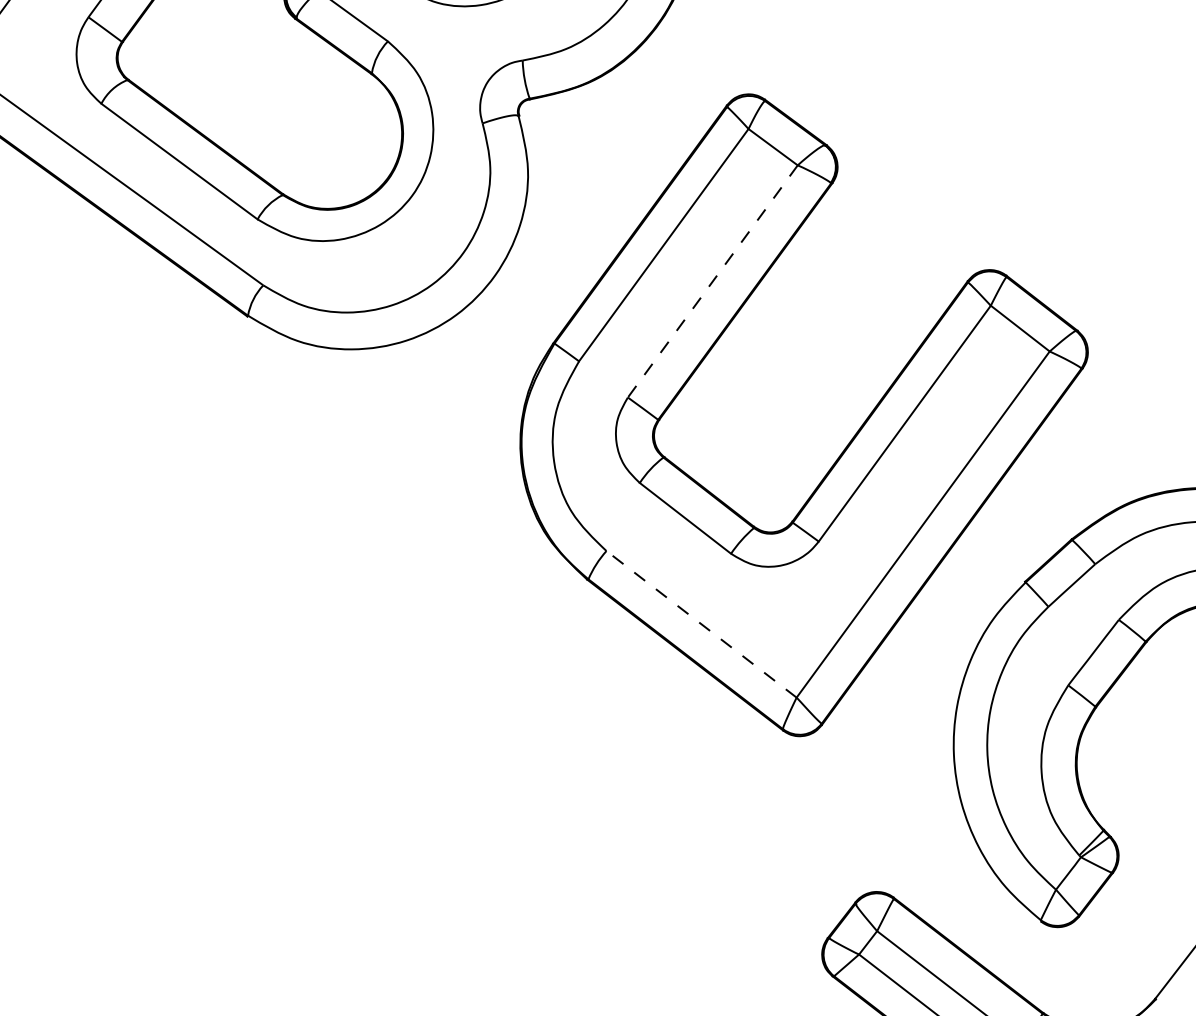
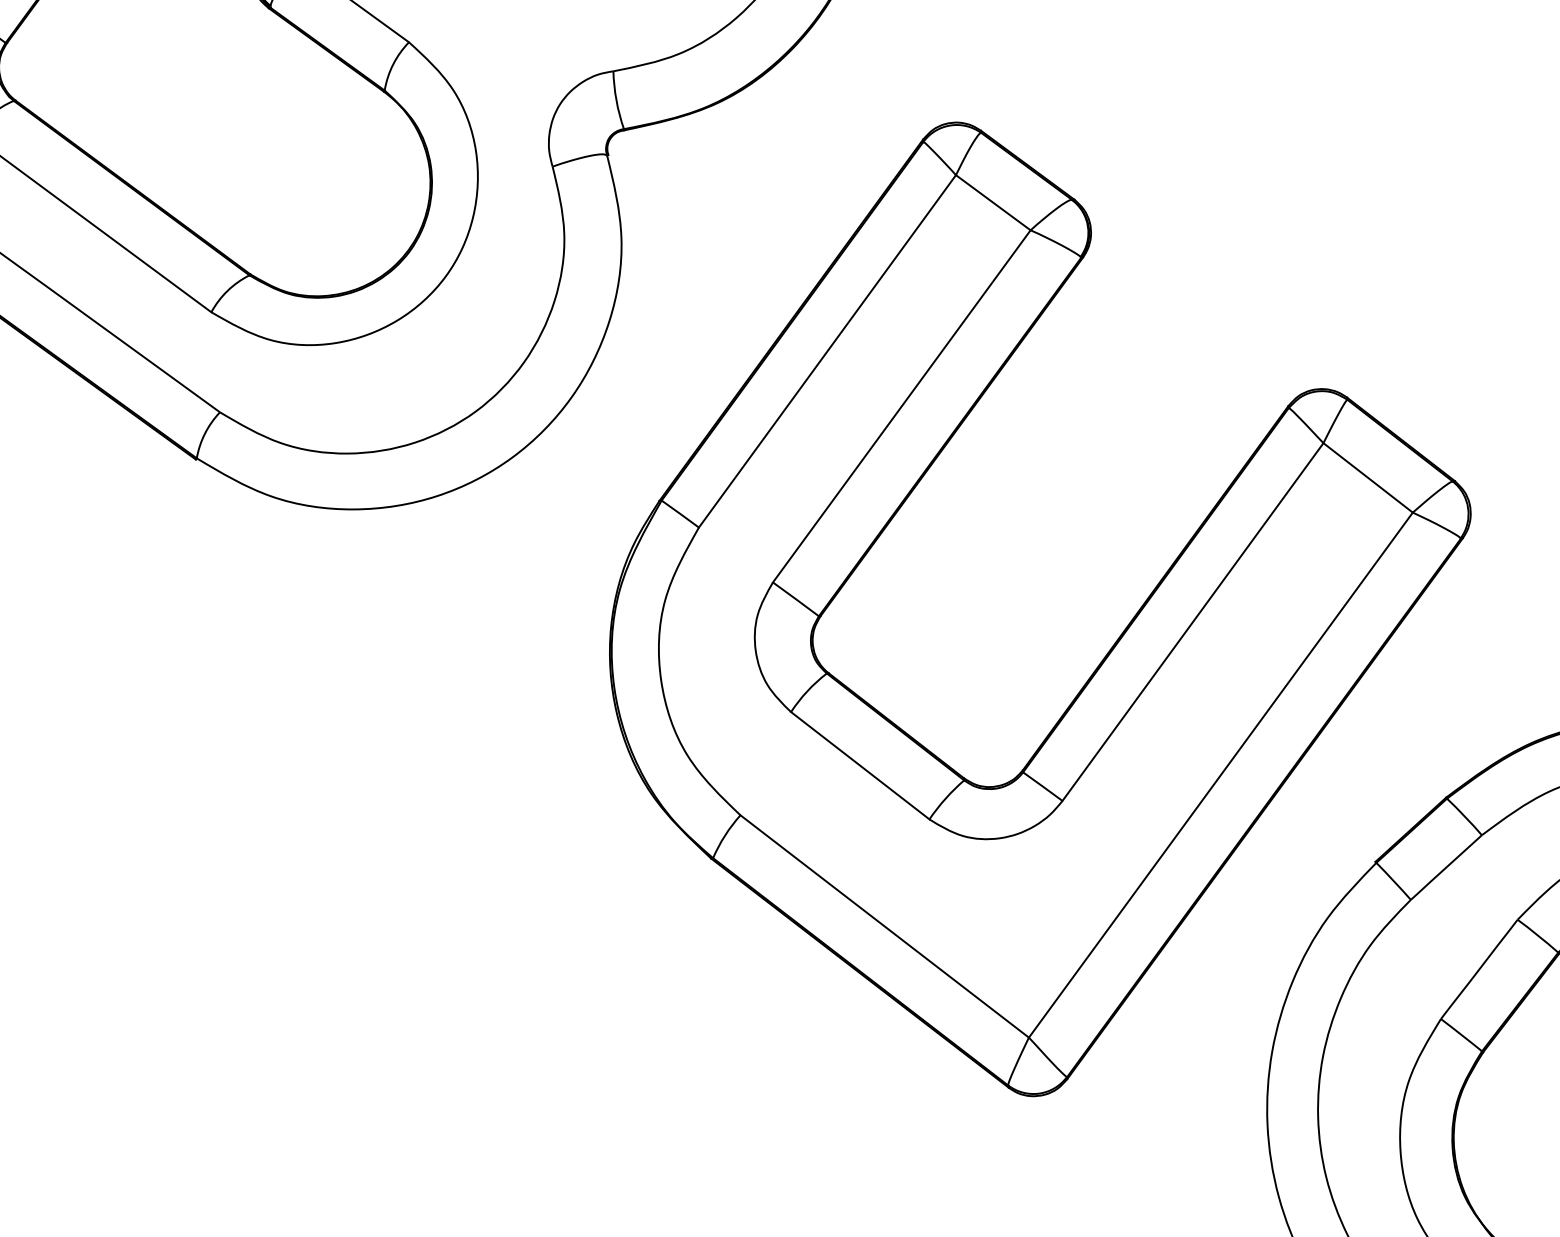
line: (712, 281) -> (901, 406), dashed -> solid
line: (701, 624) -> (884, 926), dashed -> solid

